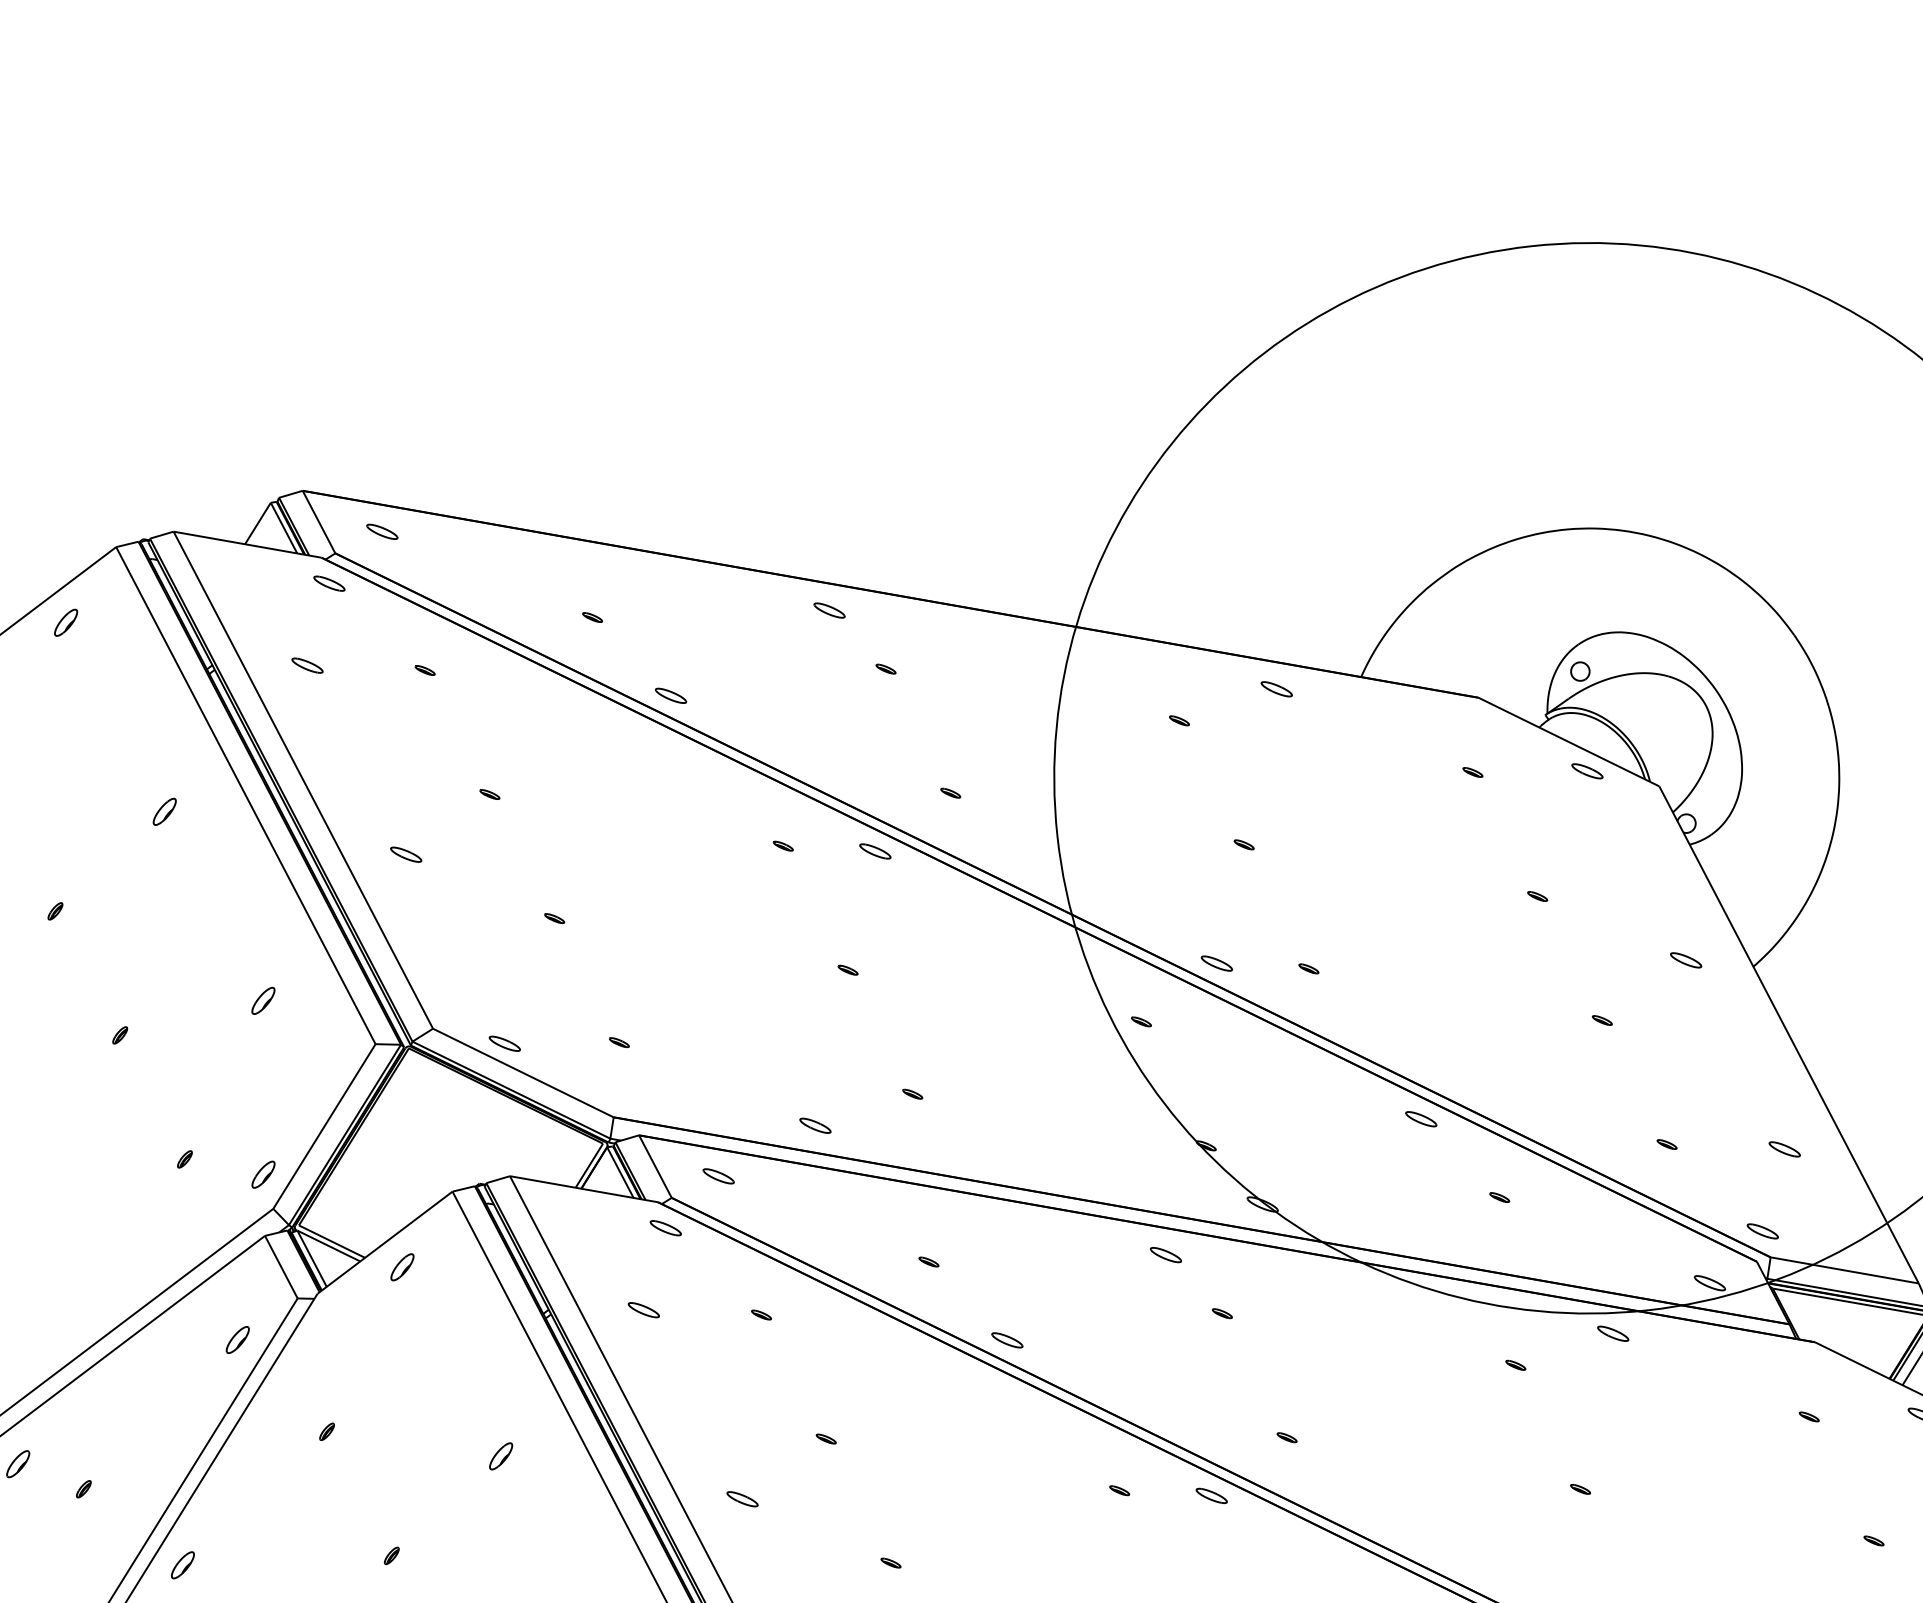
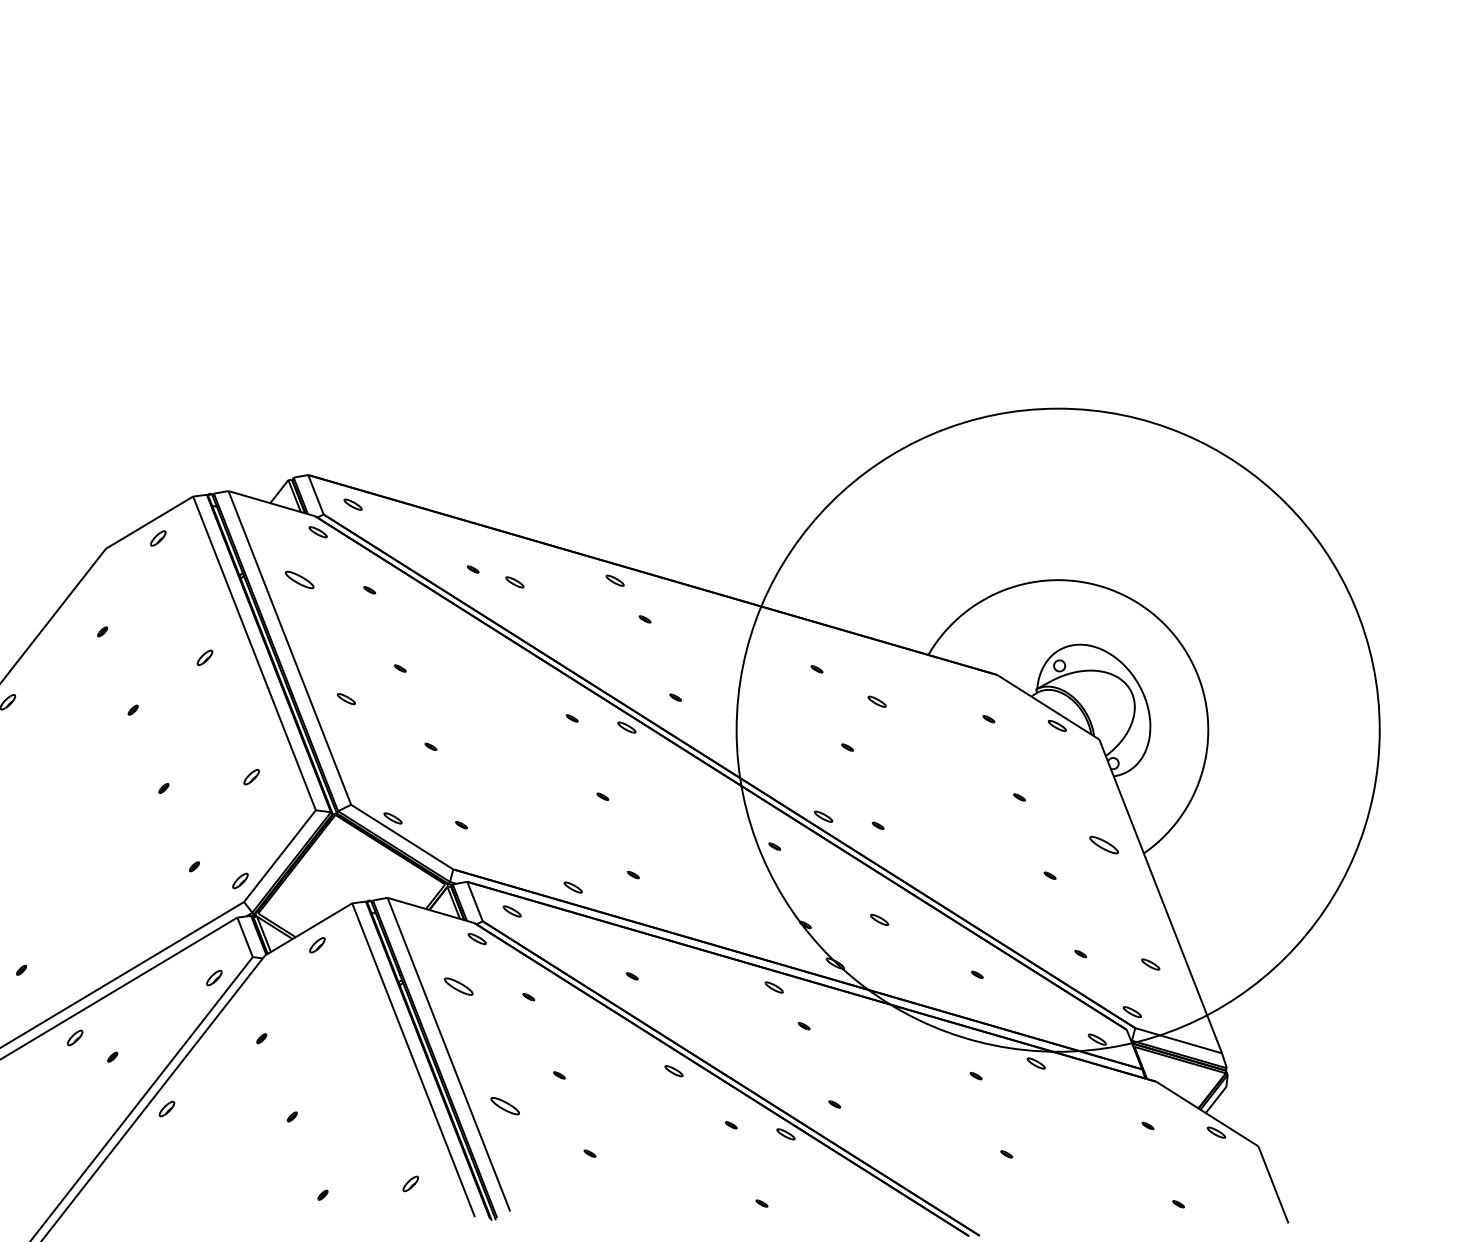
part: (307, 665) -> (299, 579), size x1.6
part: (1275, 688) -> (876, 701), moved
part: (670, 696) -> (514, 582), moved
part: (1685, 960) -> (1103, 845), size x1.6
part: (1421, 1118) -> (879, 919), moved
part: (643, 1310) -> (458, 986), size x1.6
part: (1006, 1340) -> (673, 1071), moved
part: (500, 1456) -> (363, 1064), removed
part: (742, 1498) -> (505, 1105), size x1.6

